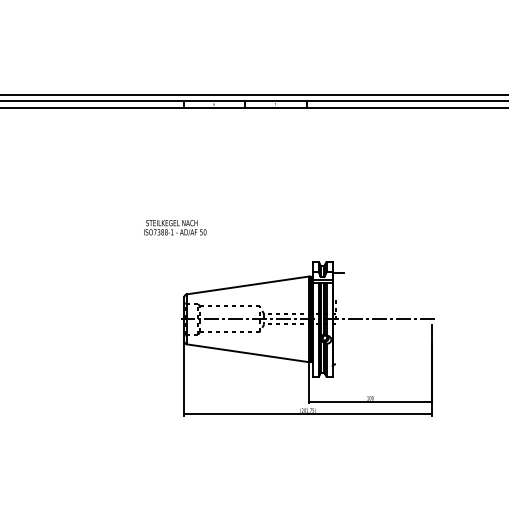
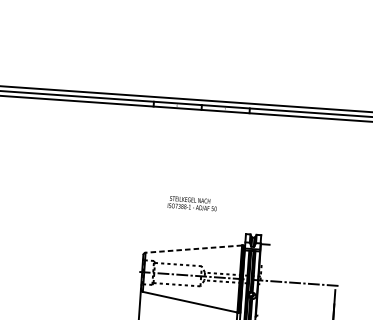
text: (175, 227) -> (192, 203), moved
line: (248, 285) -> (194, 249), solid -> dashed

